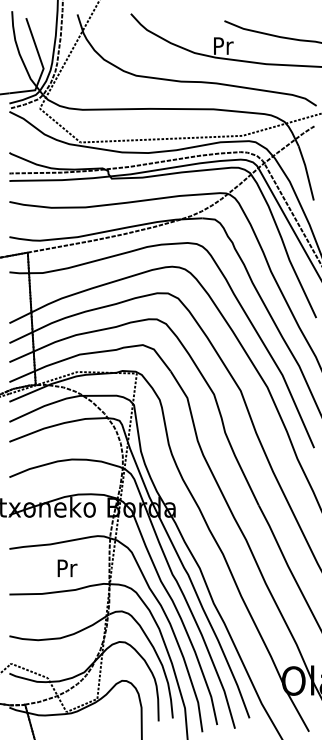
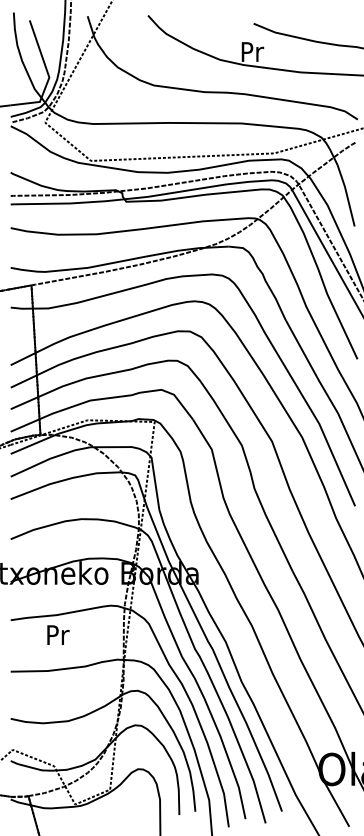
text: (67, 567) -> (58, 634), moved

